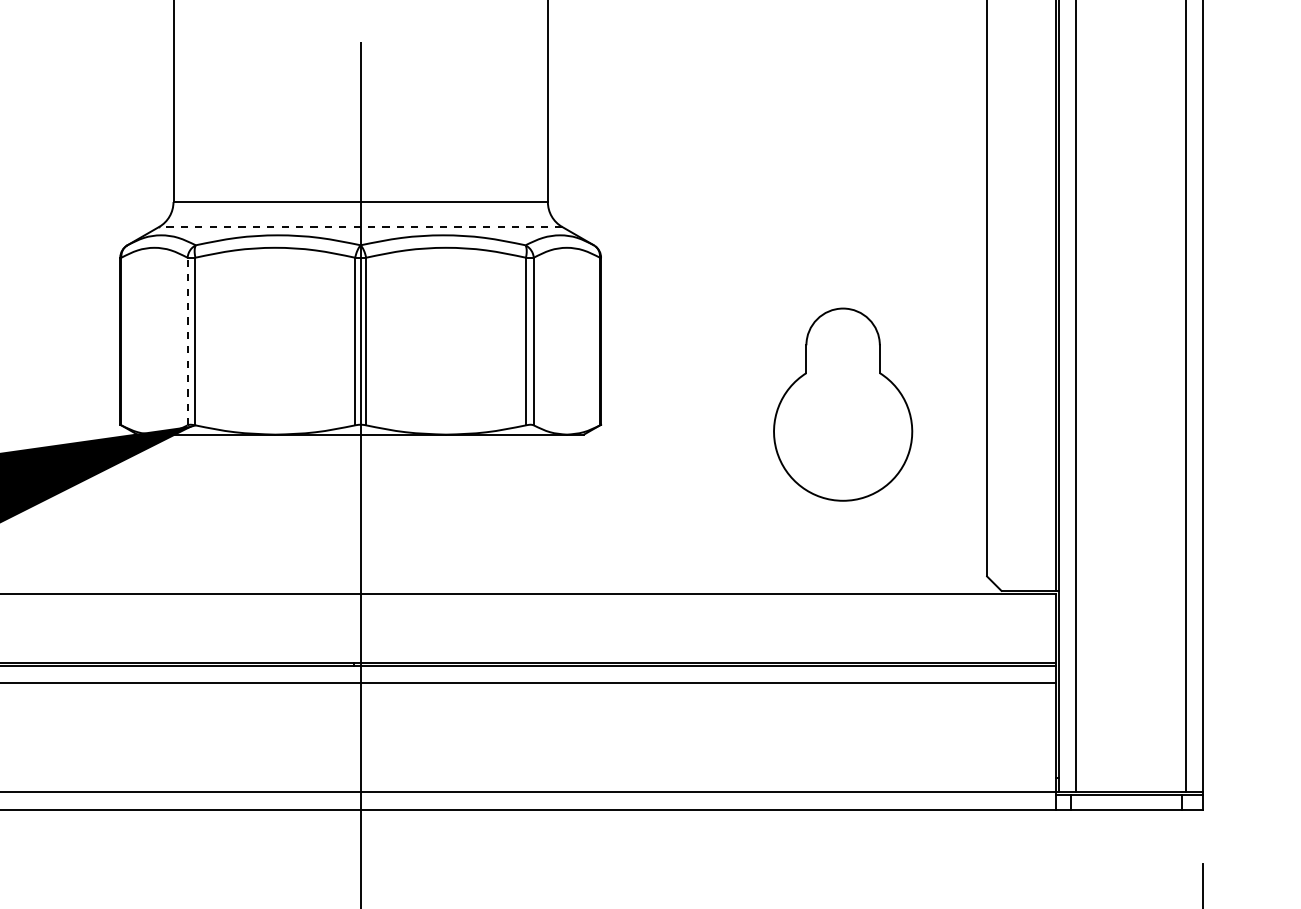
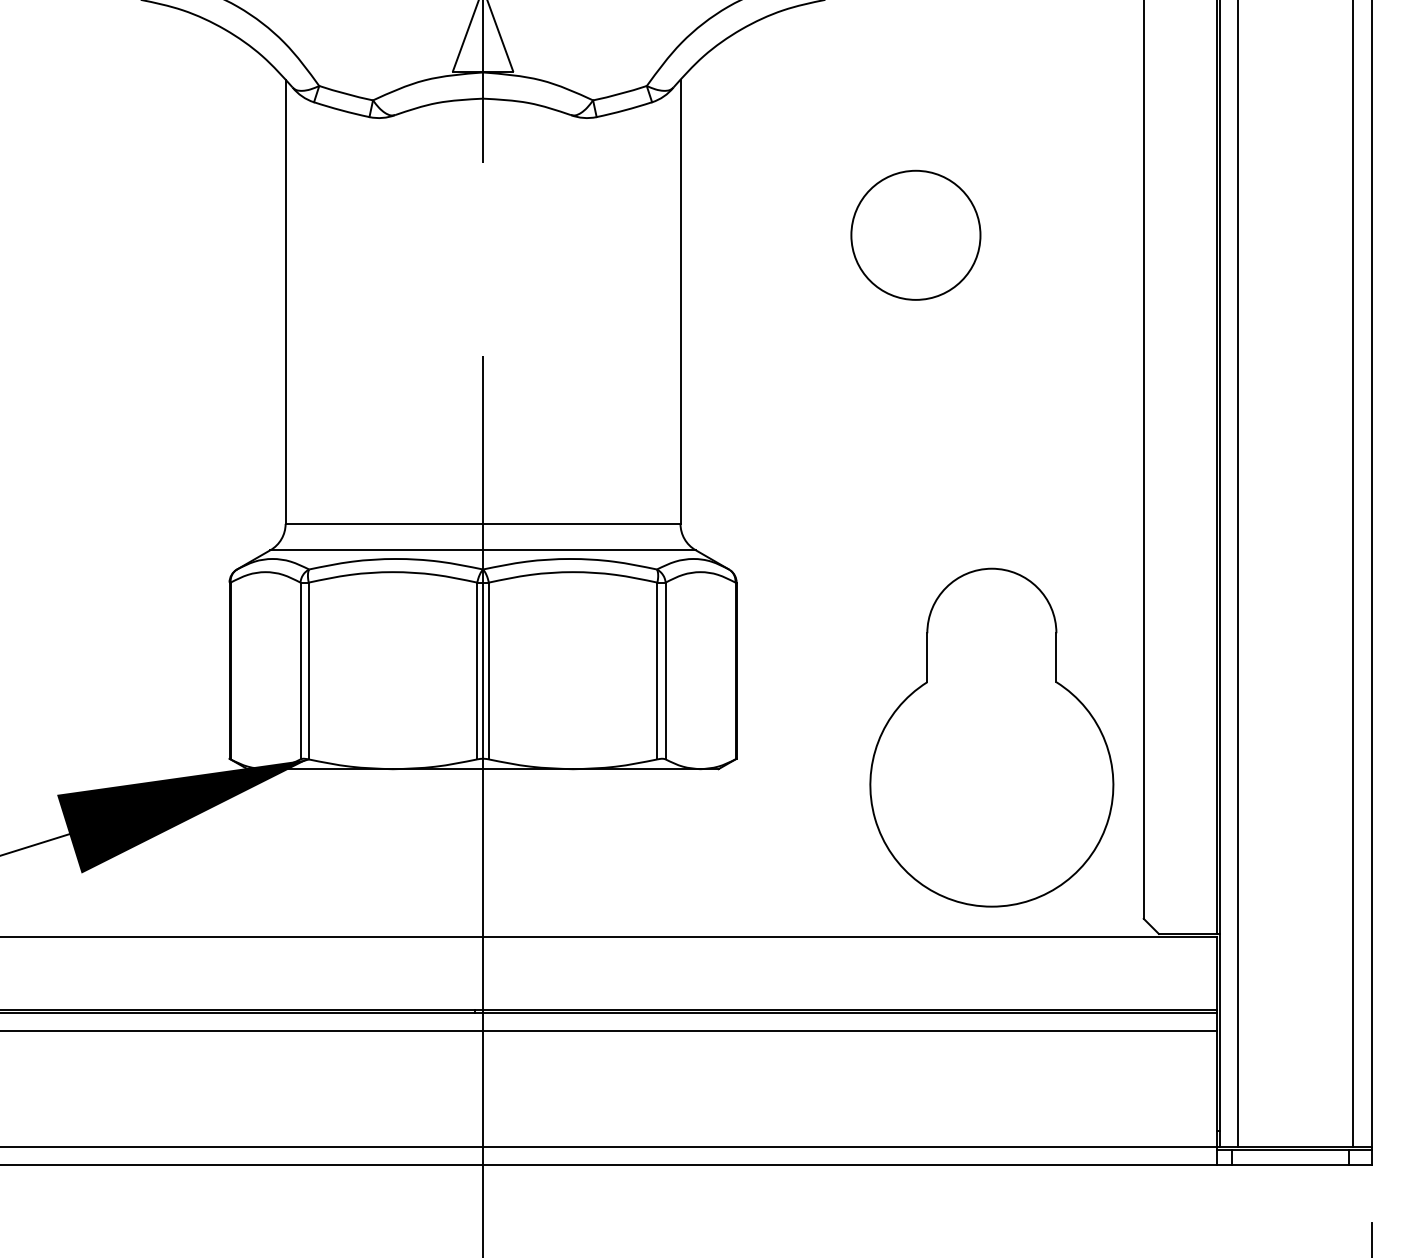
line: (361, 227) -> (483, 550), dashed -> solid
line: (187, 341) -> (300, 670), dashed -> solid
part: (842, 404) -> (991, 737), size x1.67

